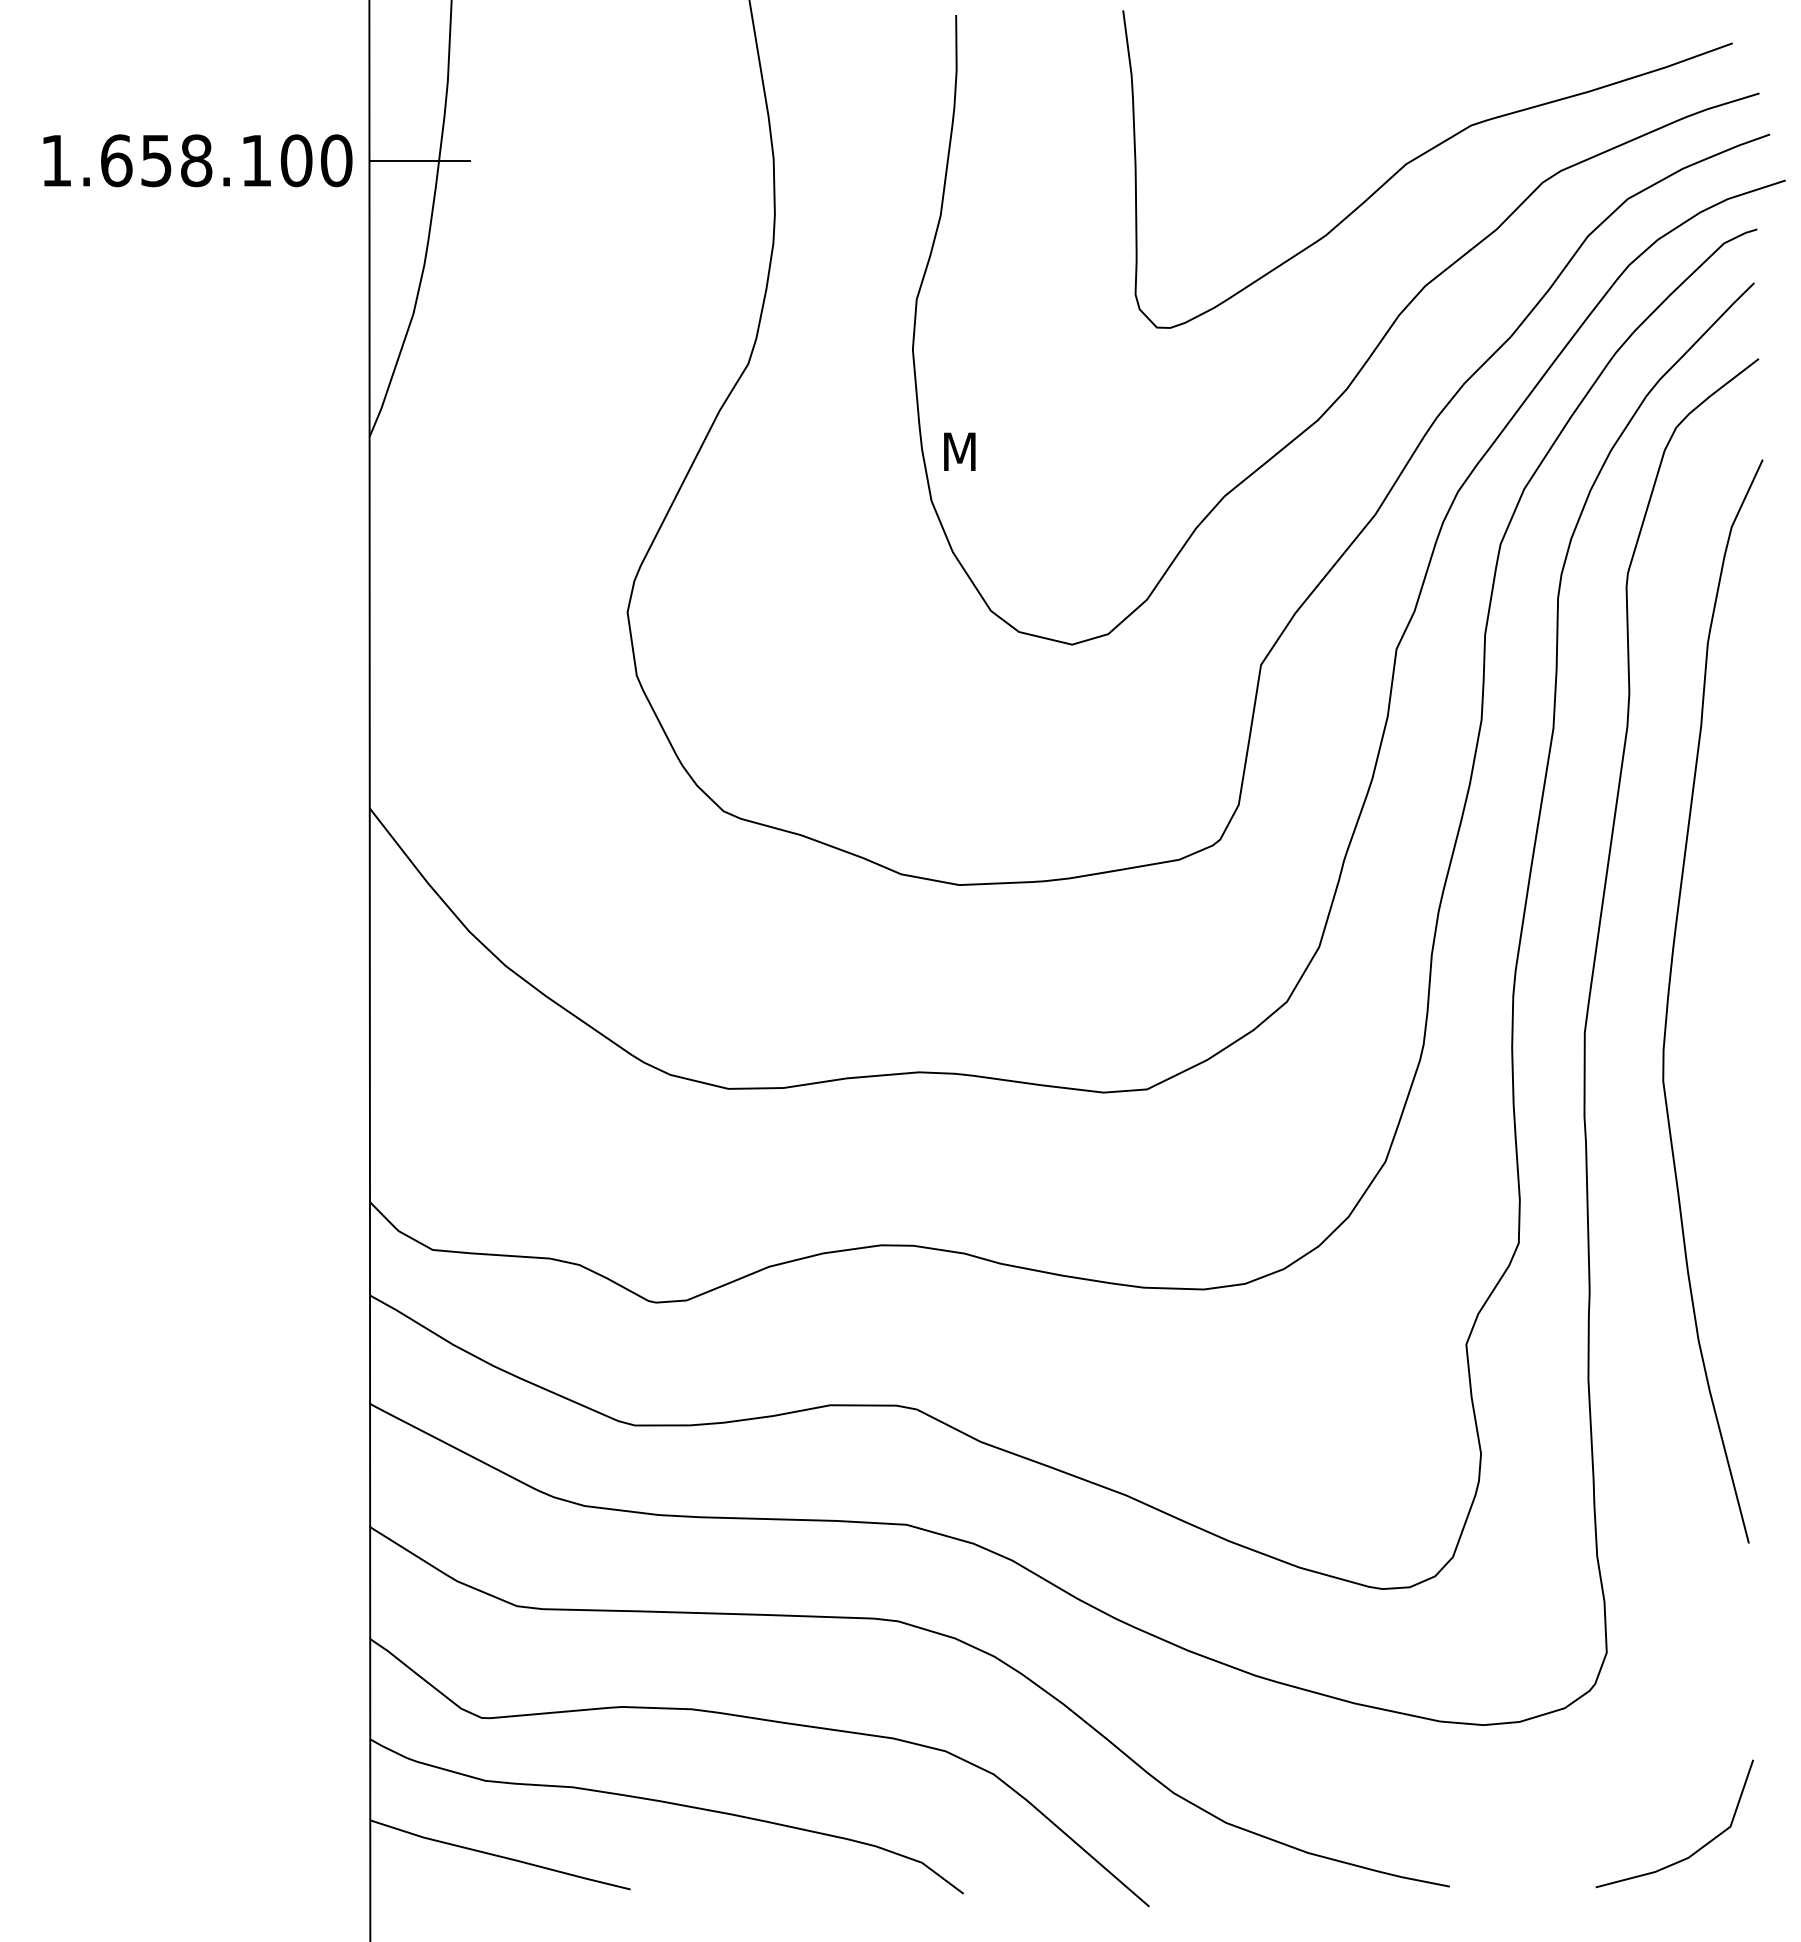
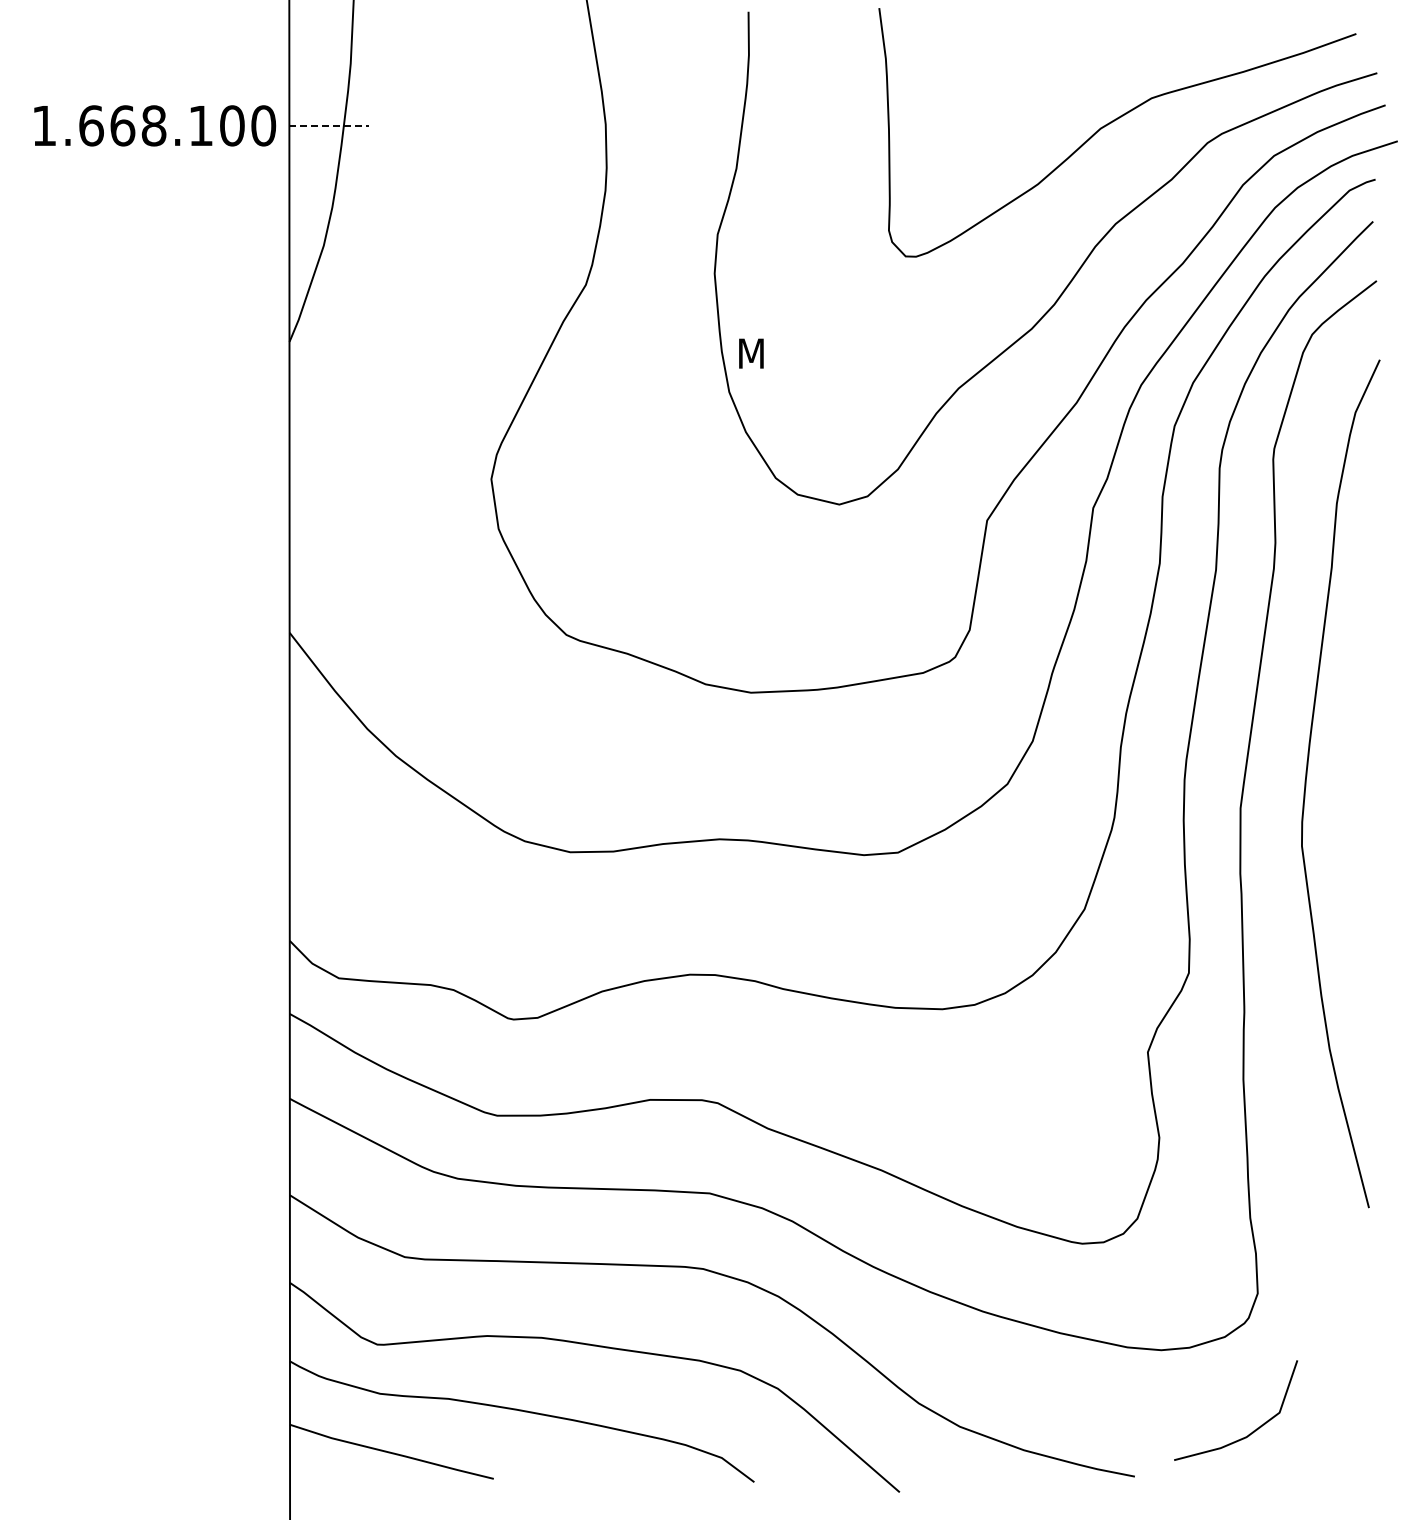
text: (156, 160) -> (122, 125), 1.658.100 -> 1.668.100
line: (420, 160) -> (329, 125), solid -> dashed
line: (1697, 1849) -> (1253, 1430), moved

